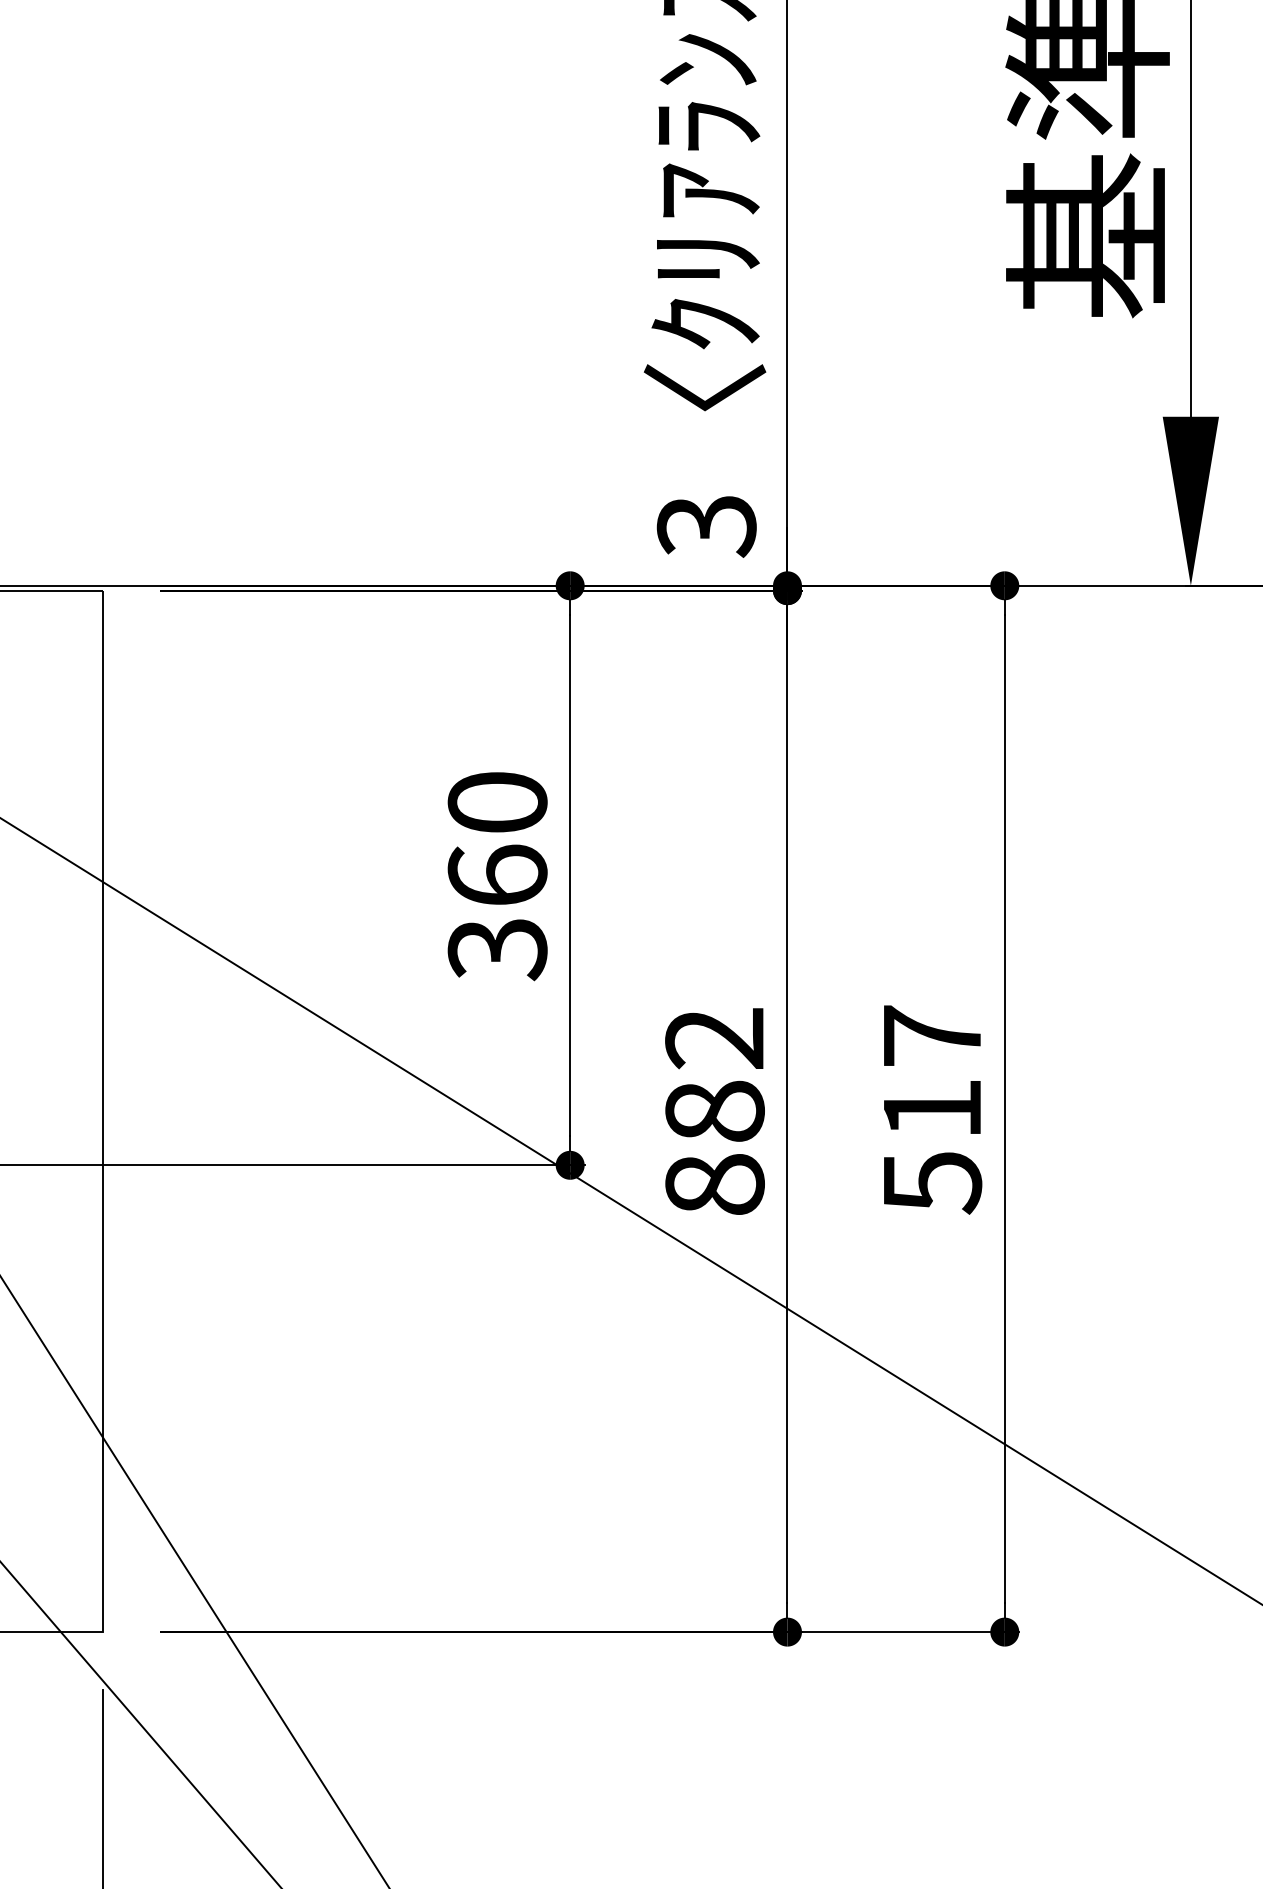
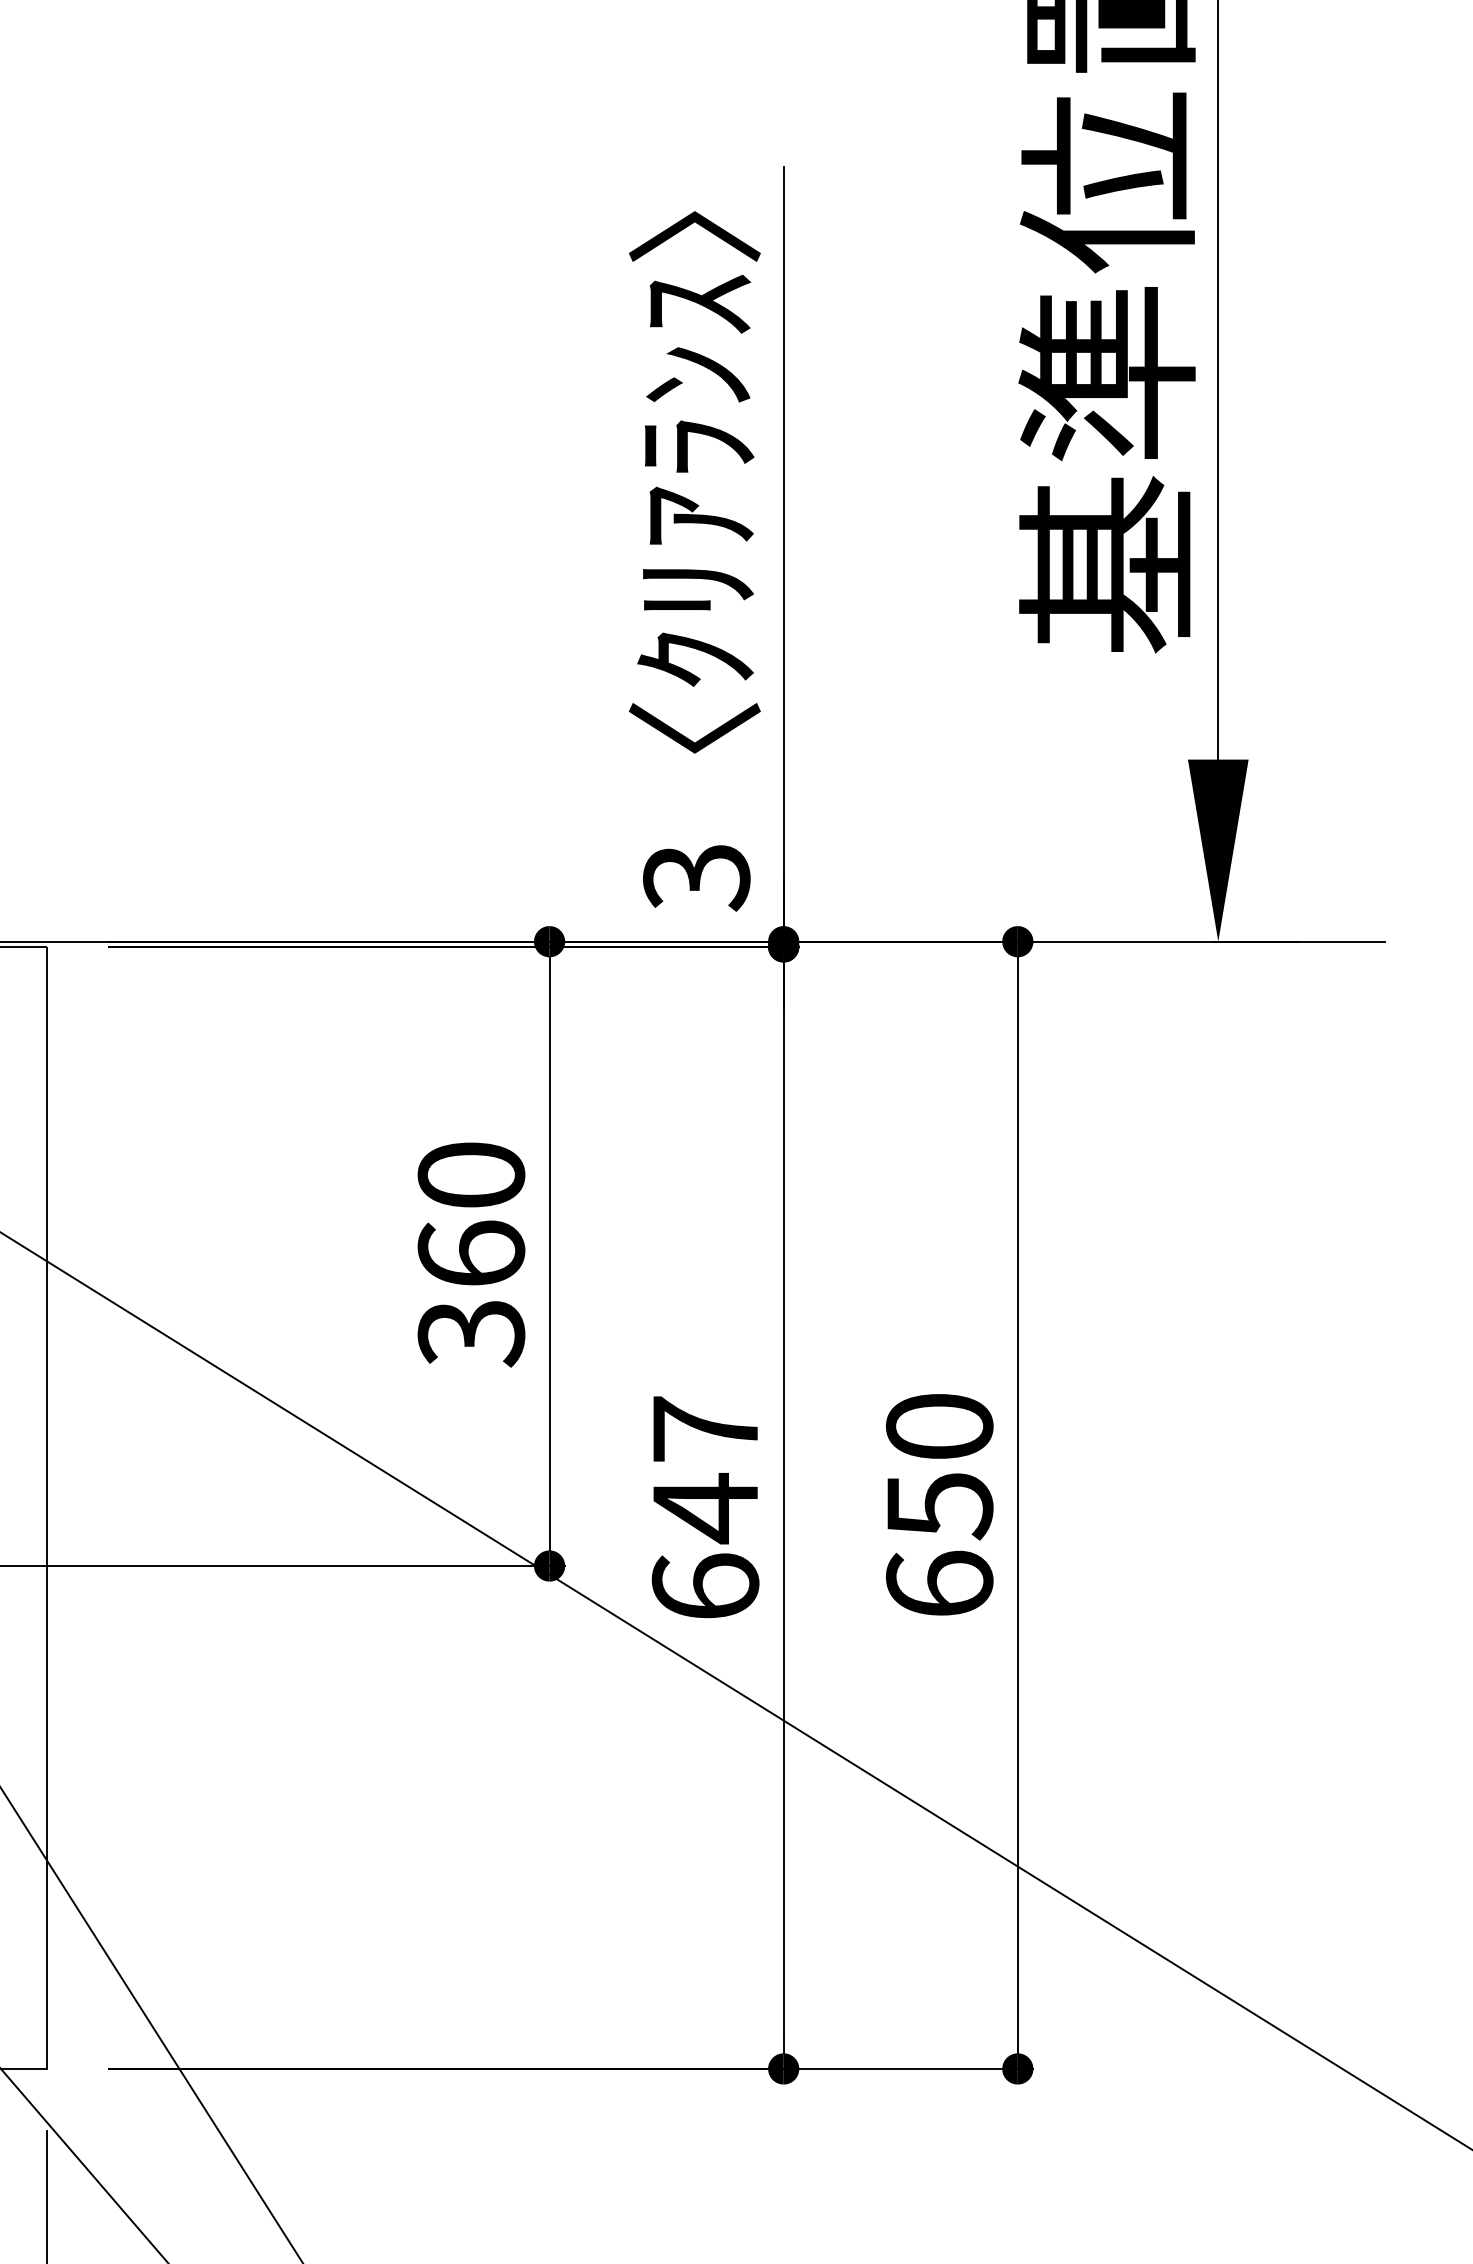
text: (714, 1110) -> (705, 1507), 882 -> 647
text: (932, 1110) -> (939, 1506), 517 -> 650

